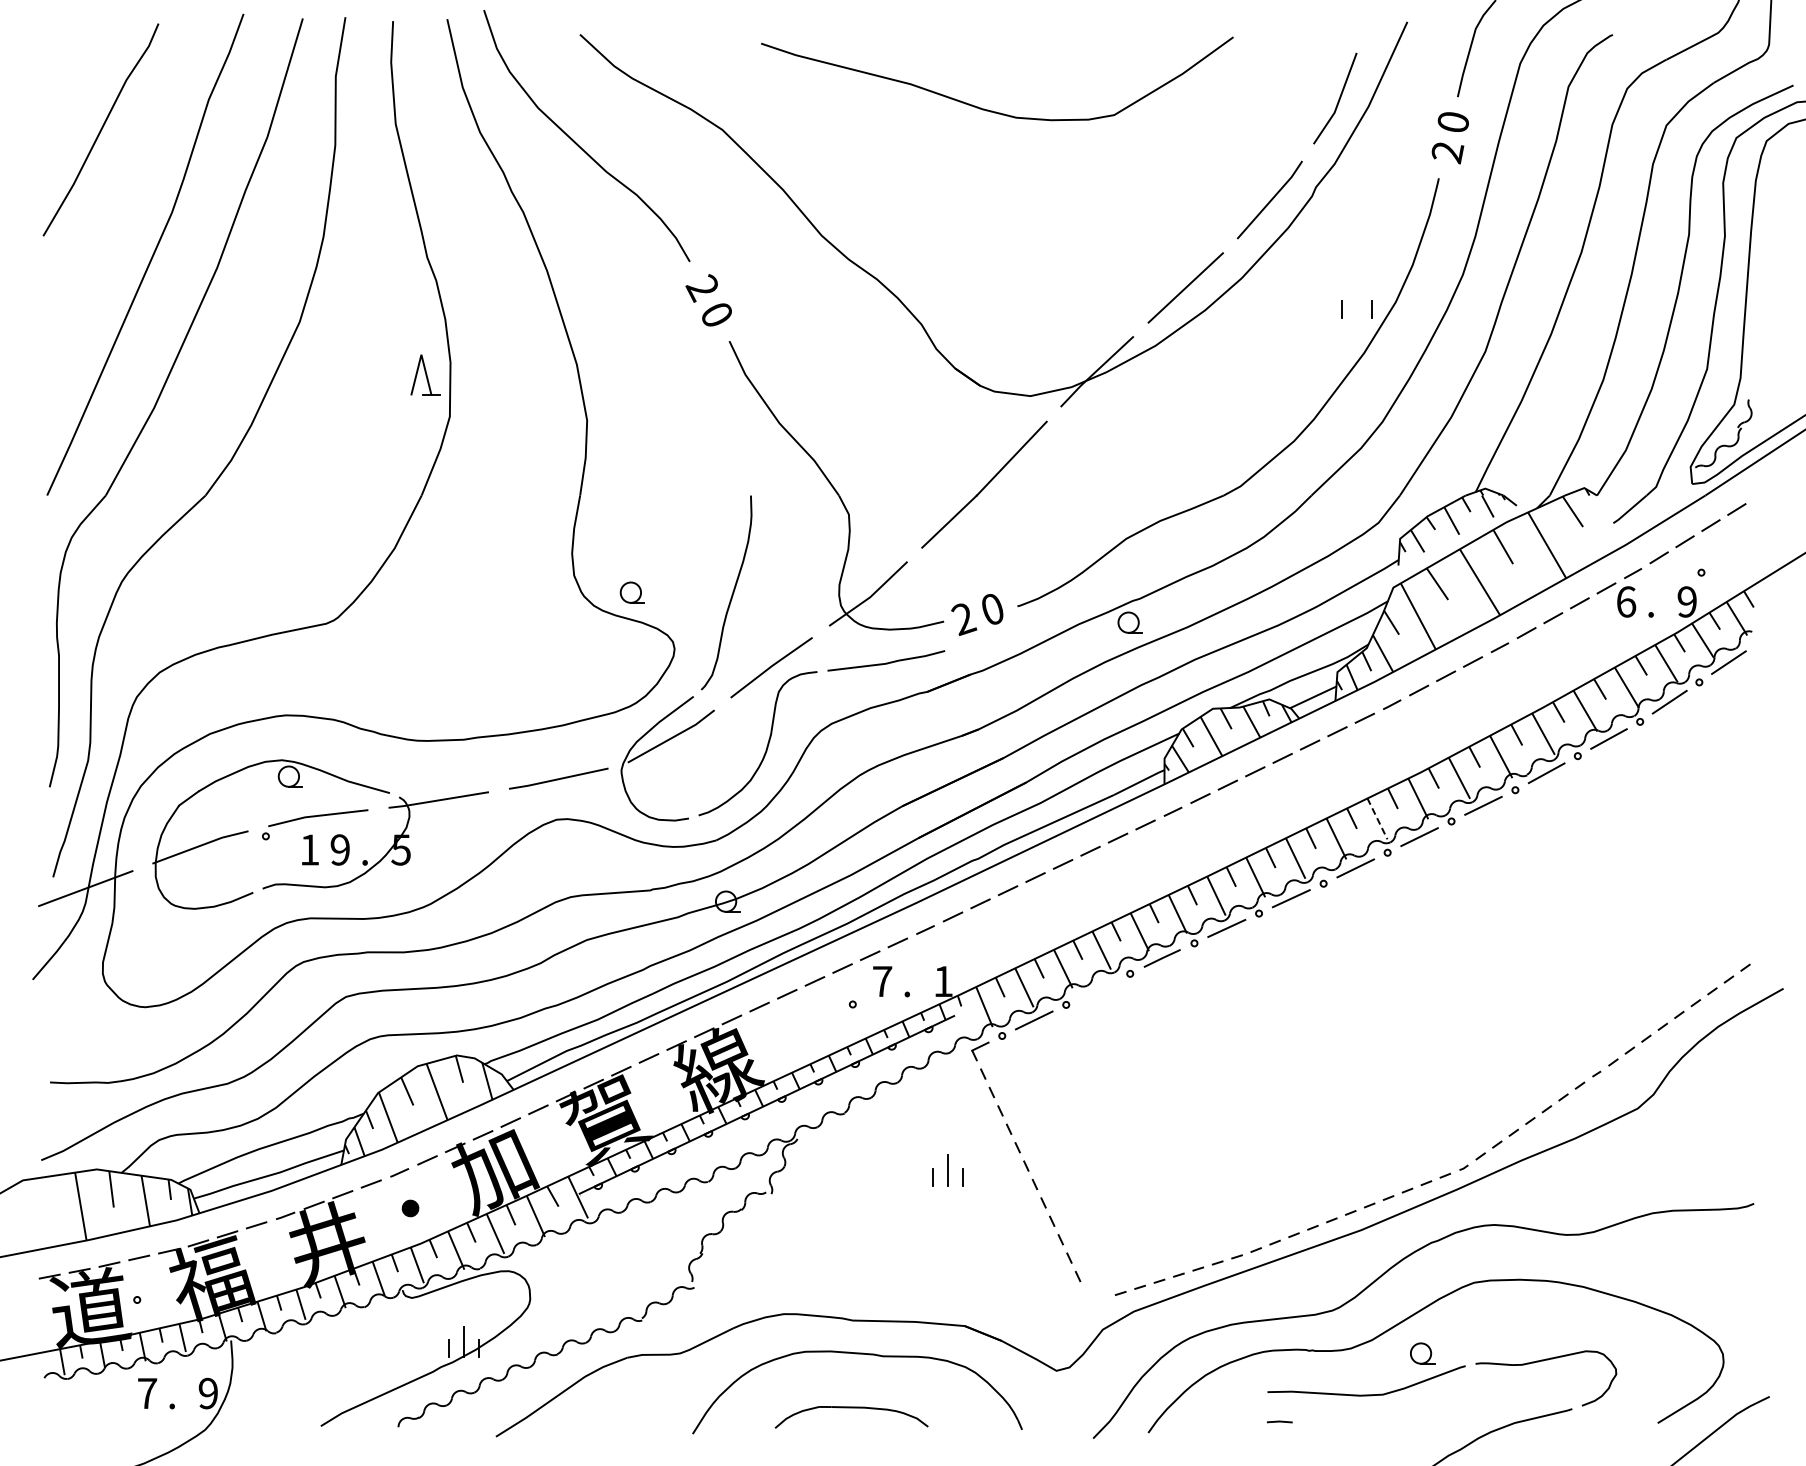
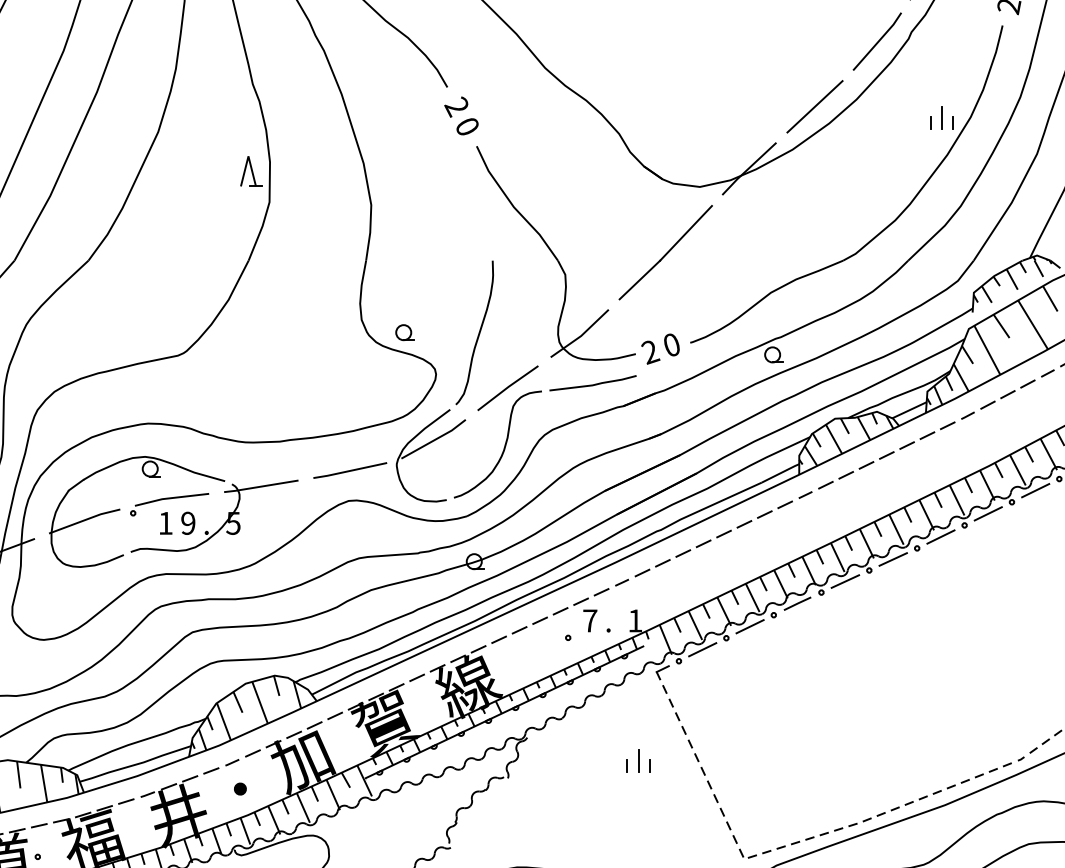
line: (1356, 302) -> (941, 117), added
line: (1377, 818) -> (957, 500), dashed -> solid
line: (1097, 989) -> (749, 626), added
part: (1095, 1295) -> (748, 853), added

